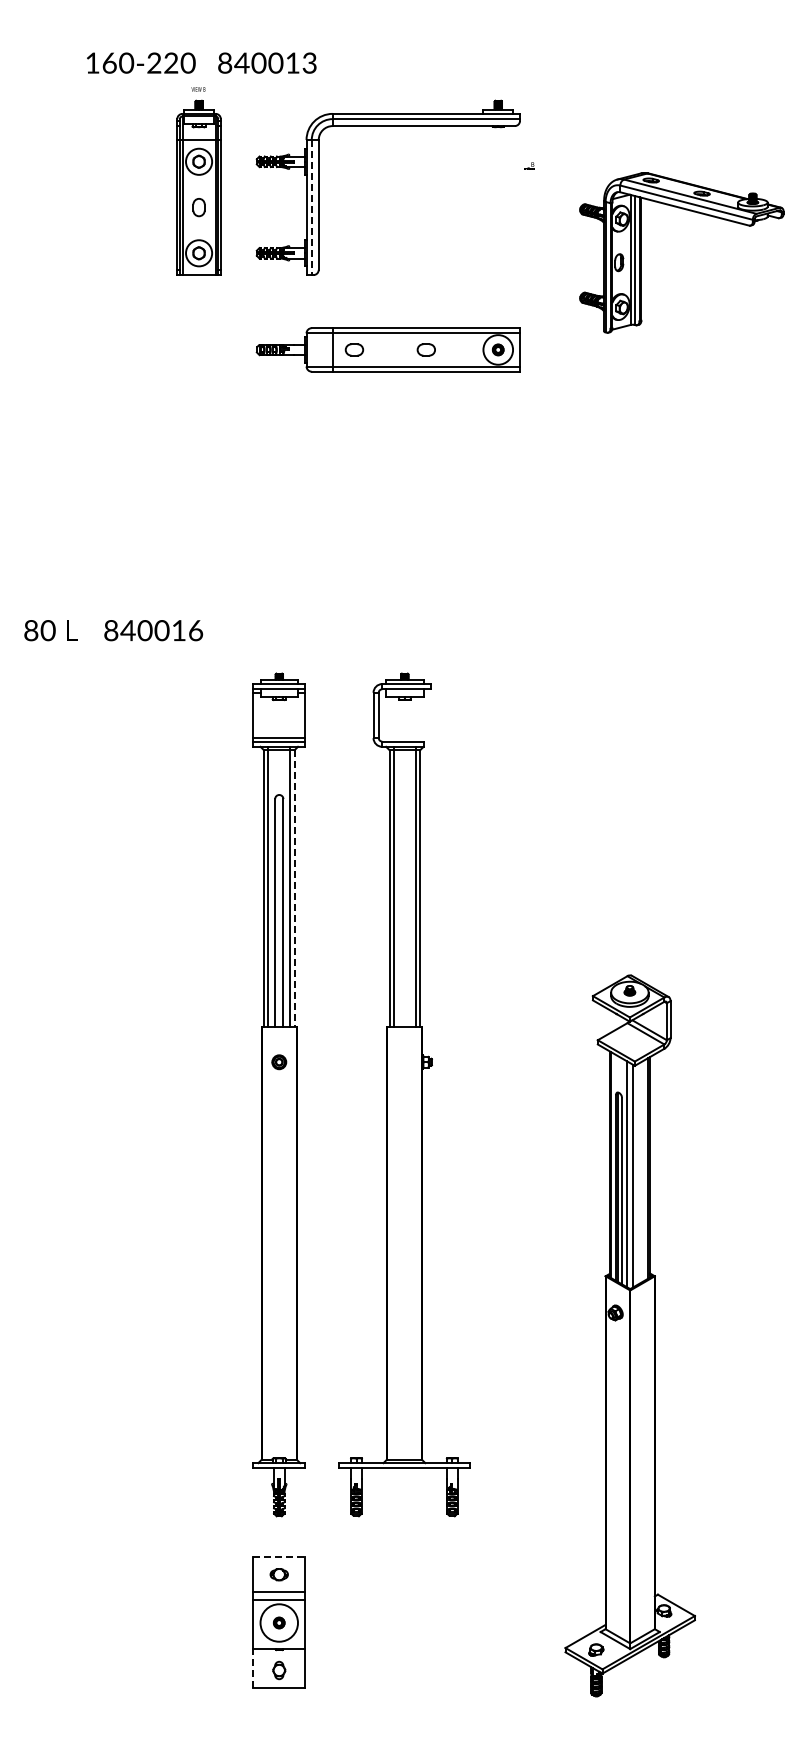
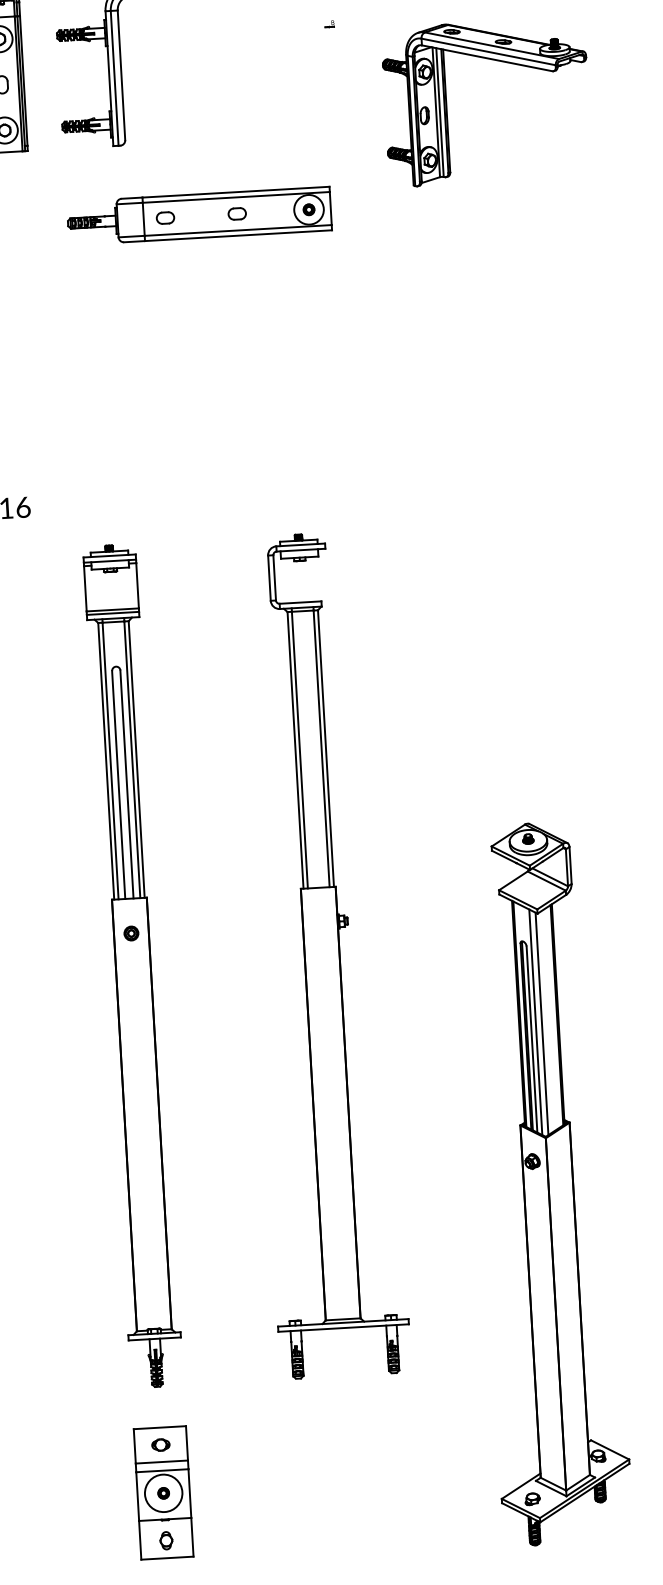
line: (311, 207) -> (114, 78), dashed -> solid
line: (294, 888) -> (136, 759), dashed -> solid
part: (404, 1094) -> (322, 954), moved
part: (629, 1335) -> (547, 1183), moved
line: (279, 1557) -> (160, 1427), dashed -> solid
line: (253, 1668) -> (140, 1540), dashed -> solid

